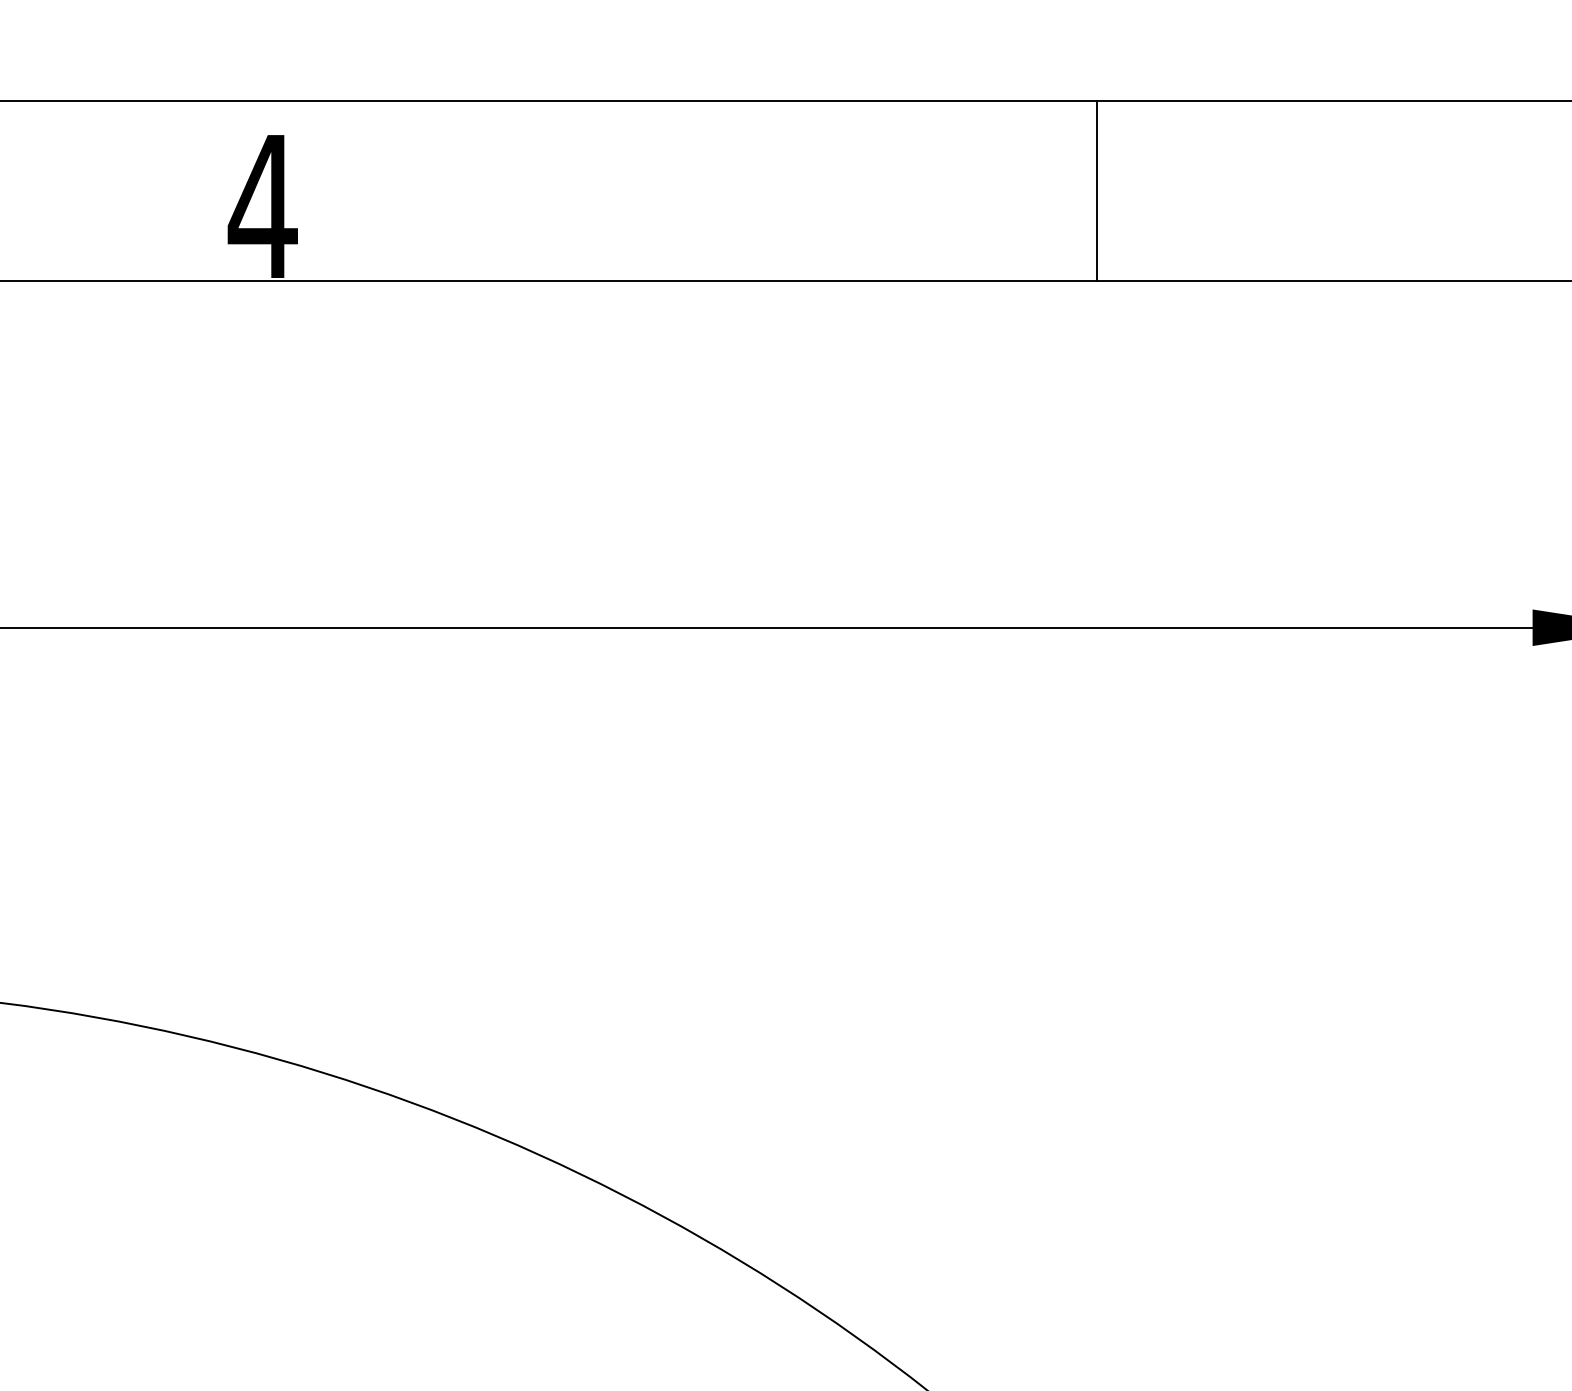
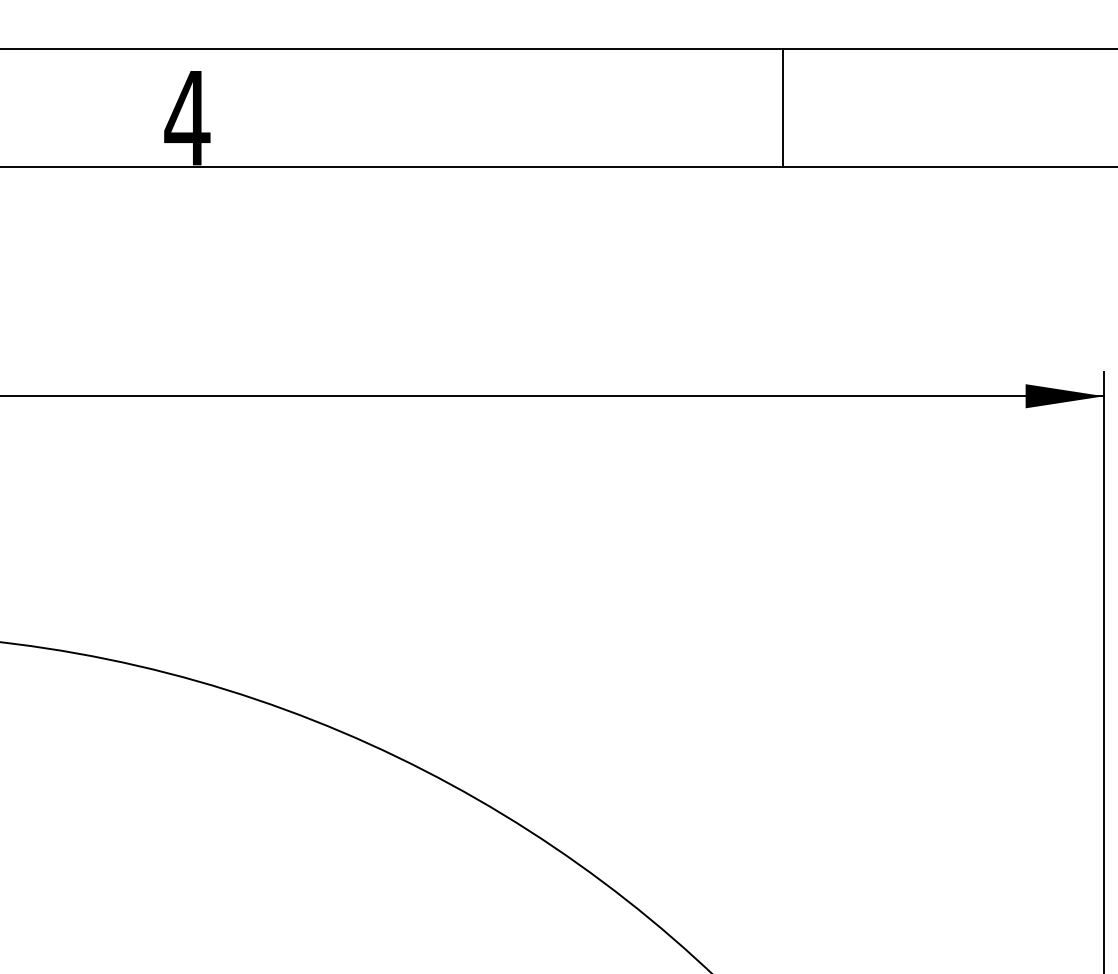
line: (1096, 190) -> (782, 107), moved

